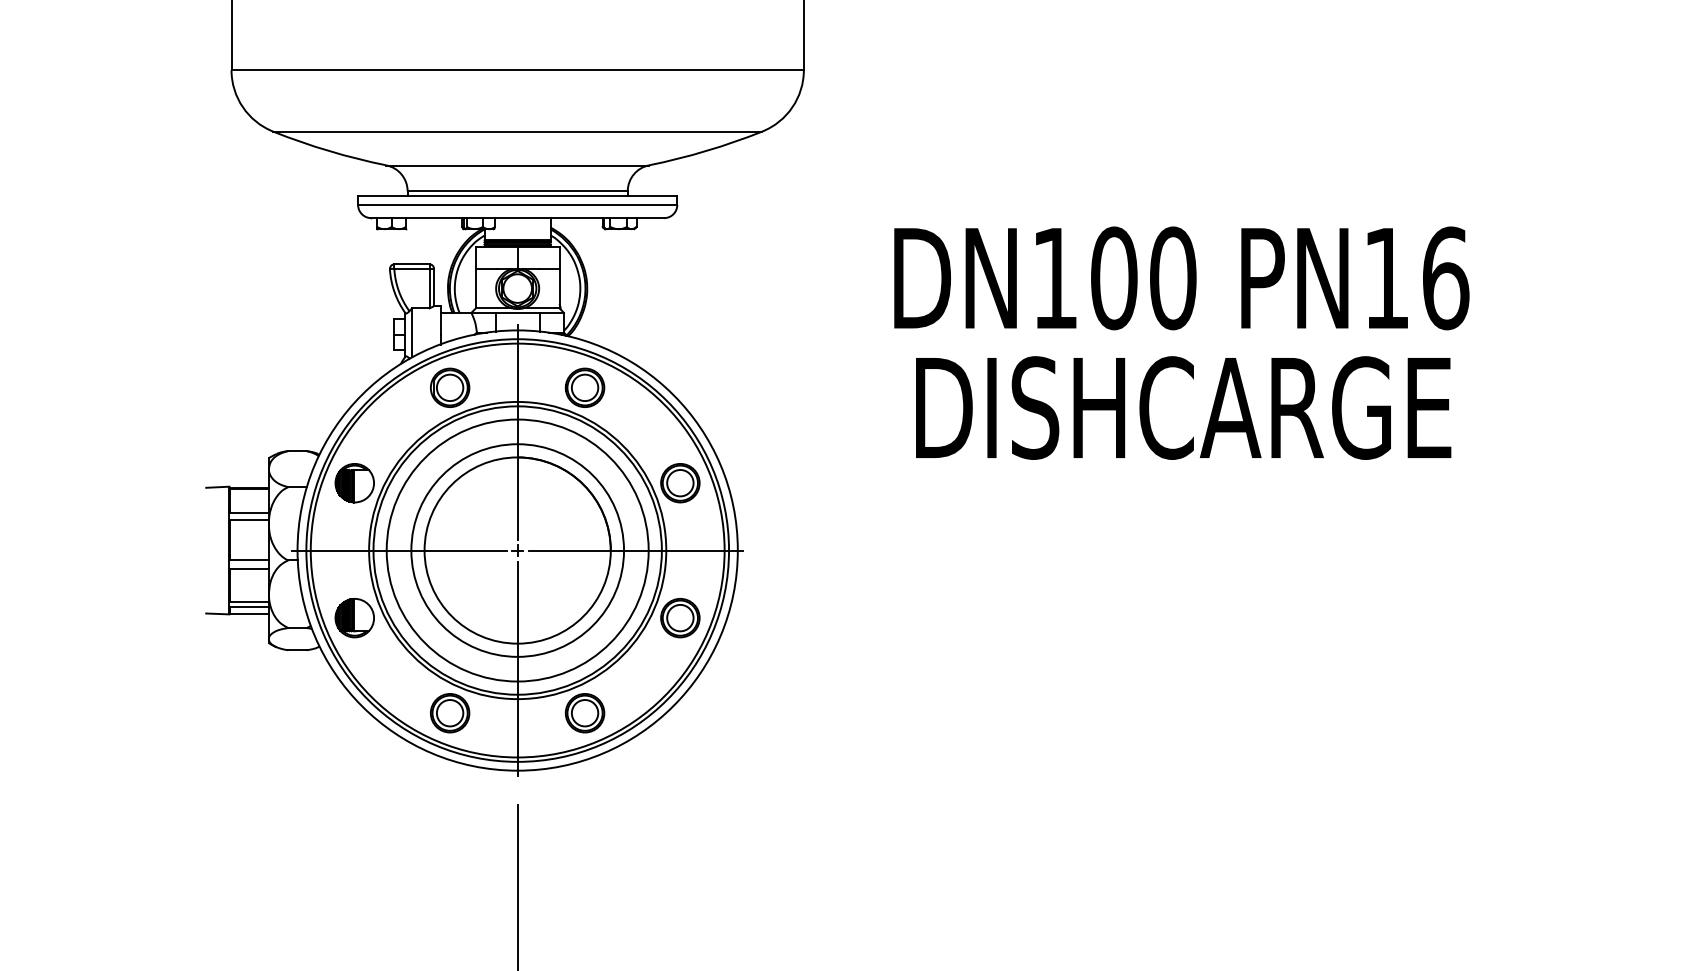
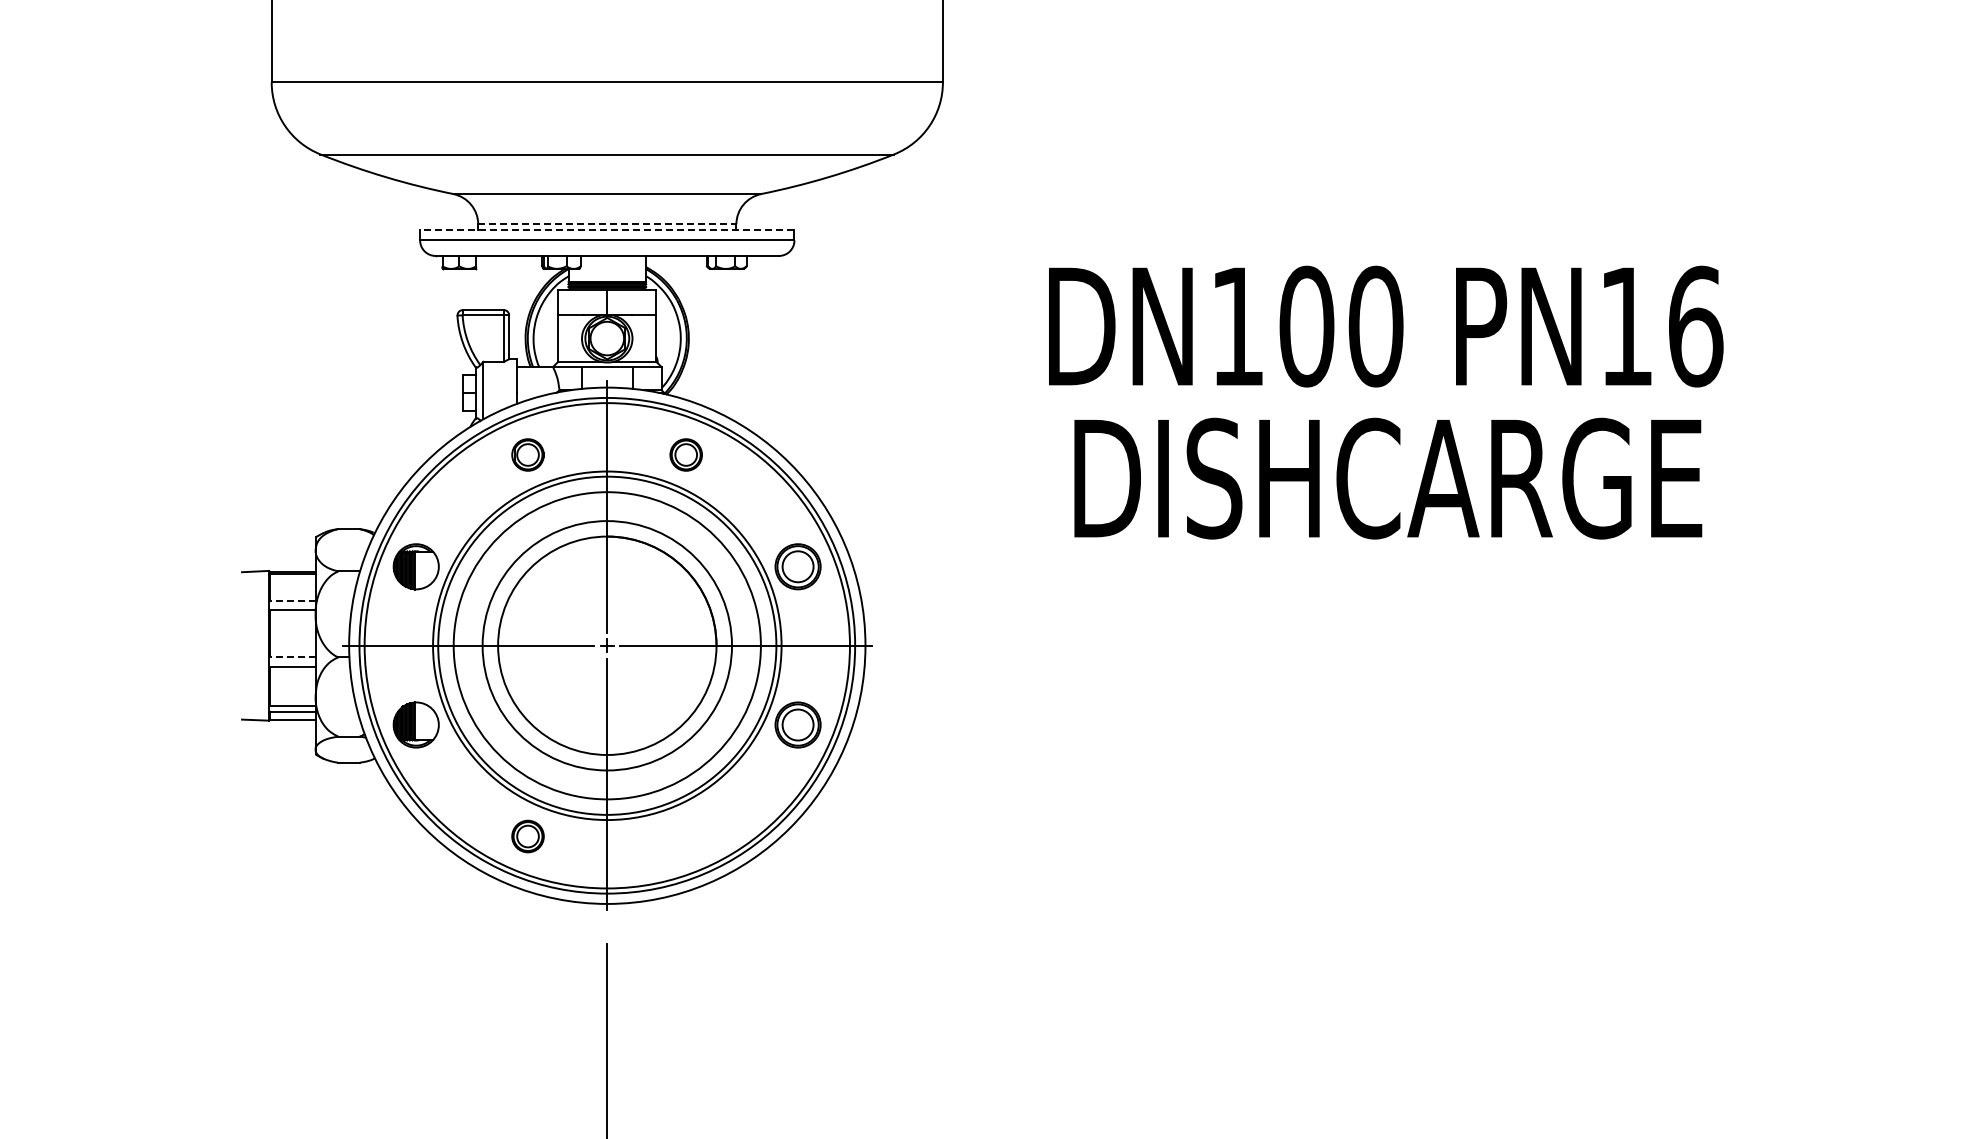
line: (517, 191) -> (607, 224), solid -> dashed
line: (517, 196) -> (606, 230), solid -> dashed
part: (449, 387) -> (527, 454), size x0.7
part: (584, 387) -> (685, 454), size x0.7
line: (250, 512) -> (293, 601), solid -> dashed
line: (250, 559) -> (293, 656), solid -> dashed
part: (449, 713) -> (527, 836), size x0.7
part: (584, 713) -> (685, 836), removed

